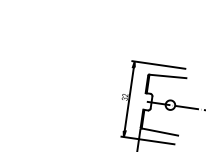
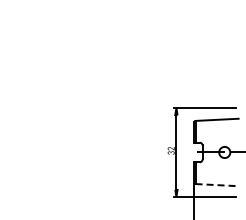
line: (160, 132) -> (217, 185), solid -> dashed

